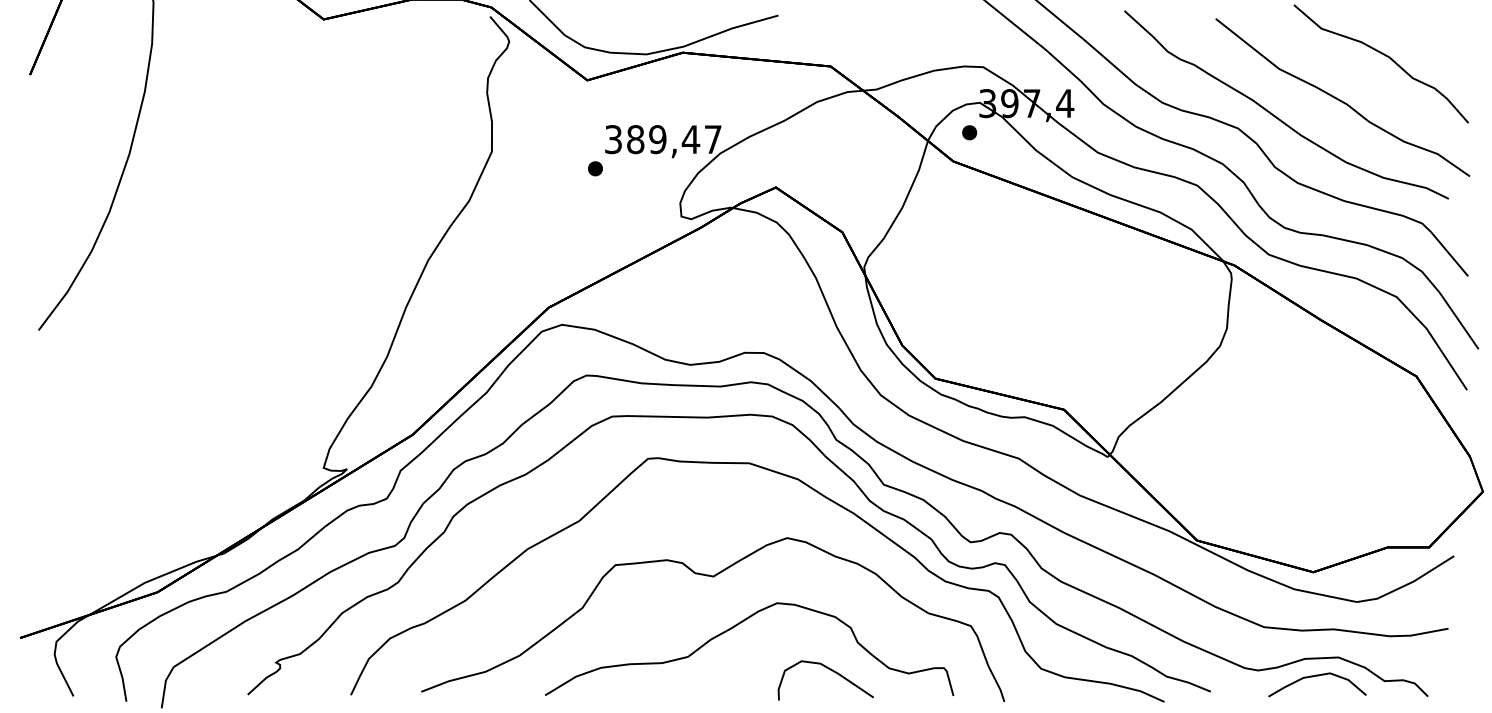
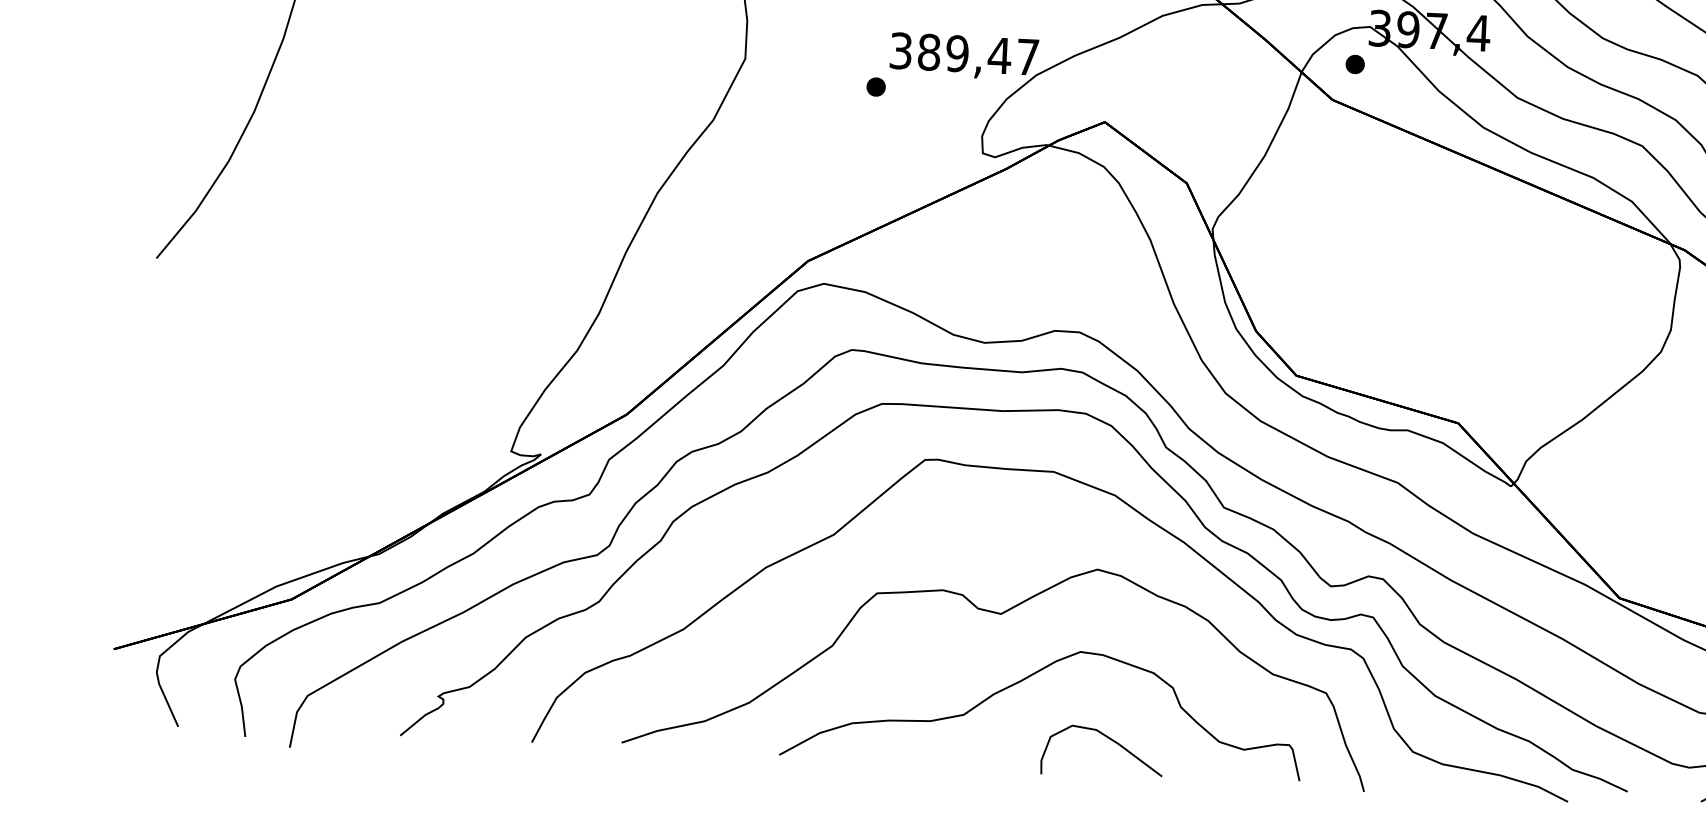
curve: (830, 670) -> (1108, 739), moved

